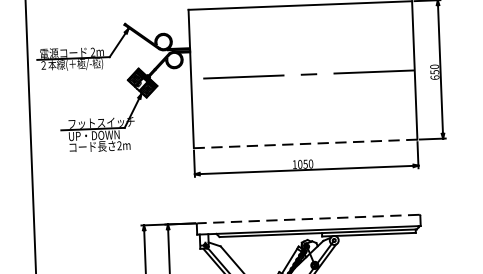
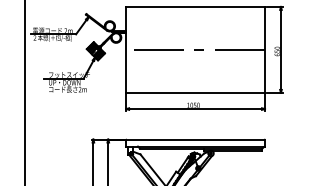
line: (305, 143) -> (195, 92), dashed -> solid
line: (308, 218) -> (195, 139), dashed -> solid

